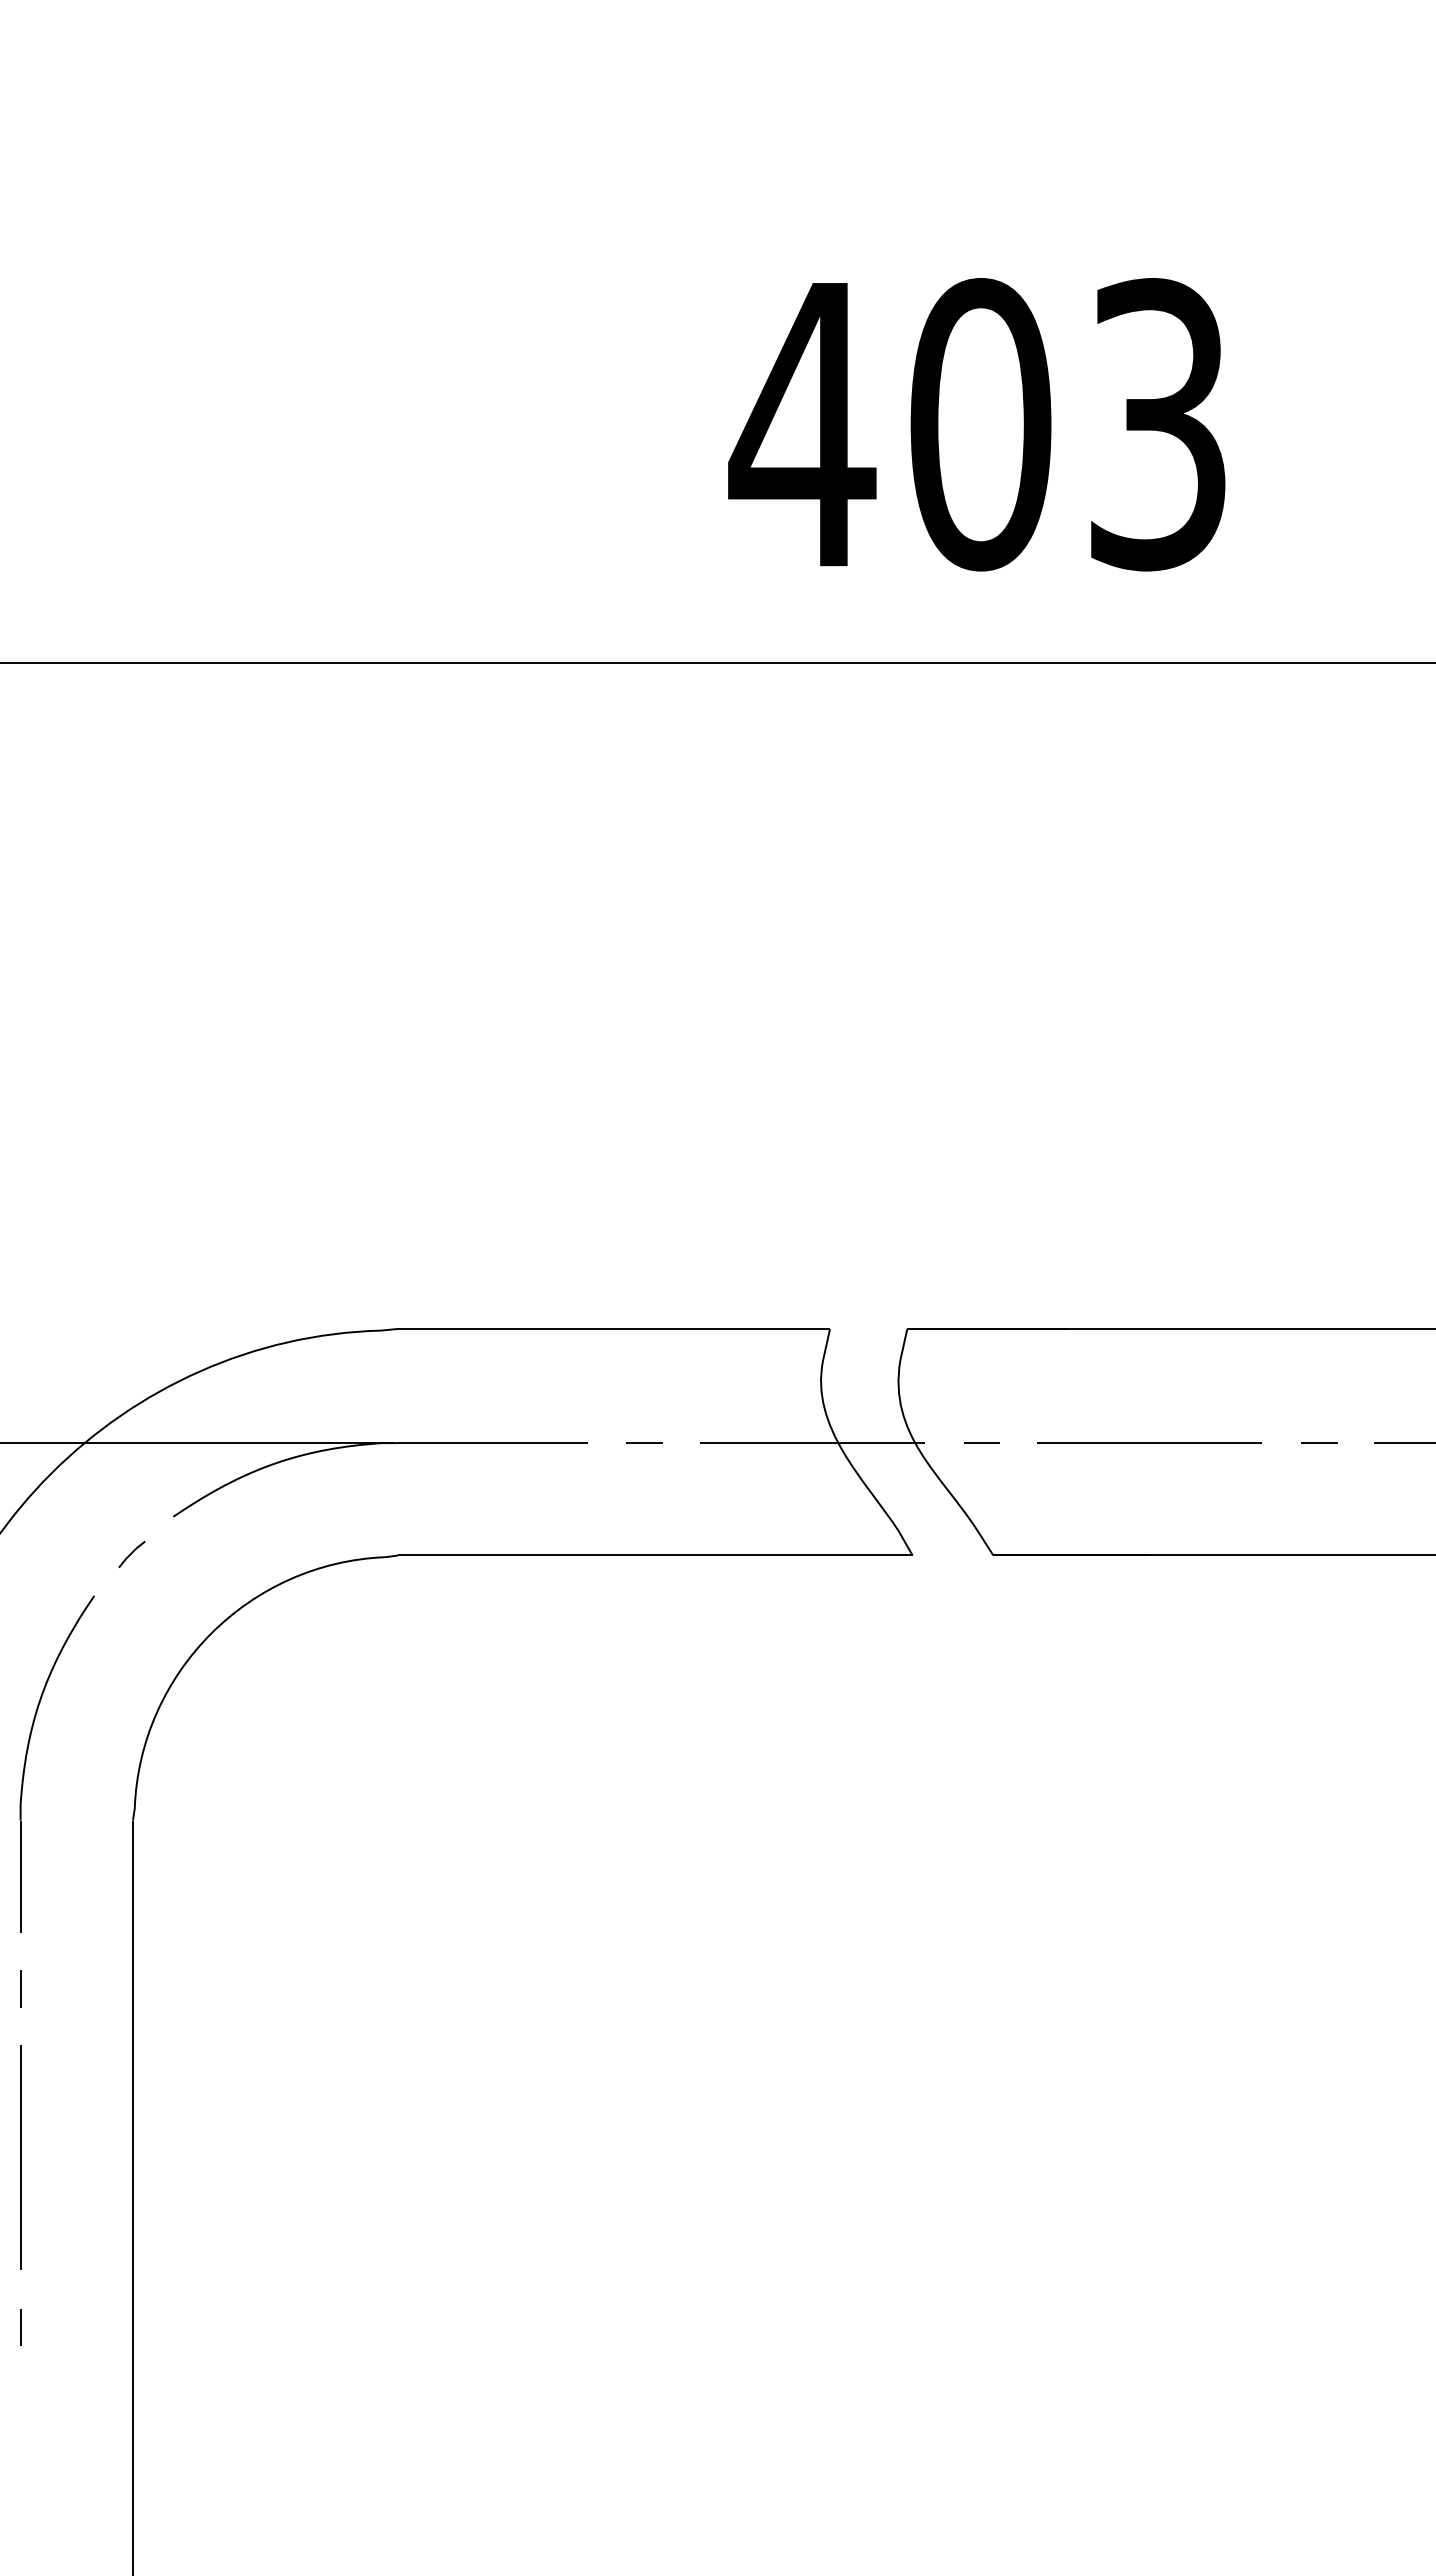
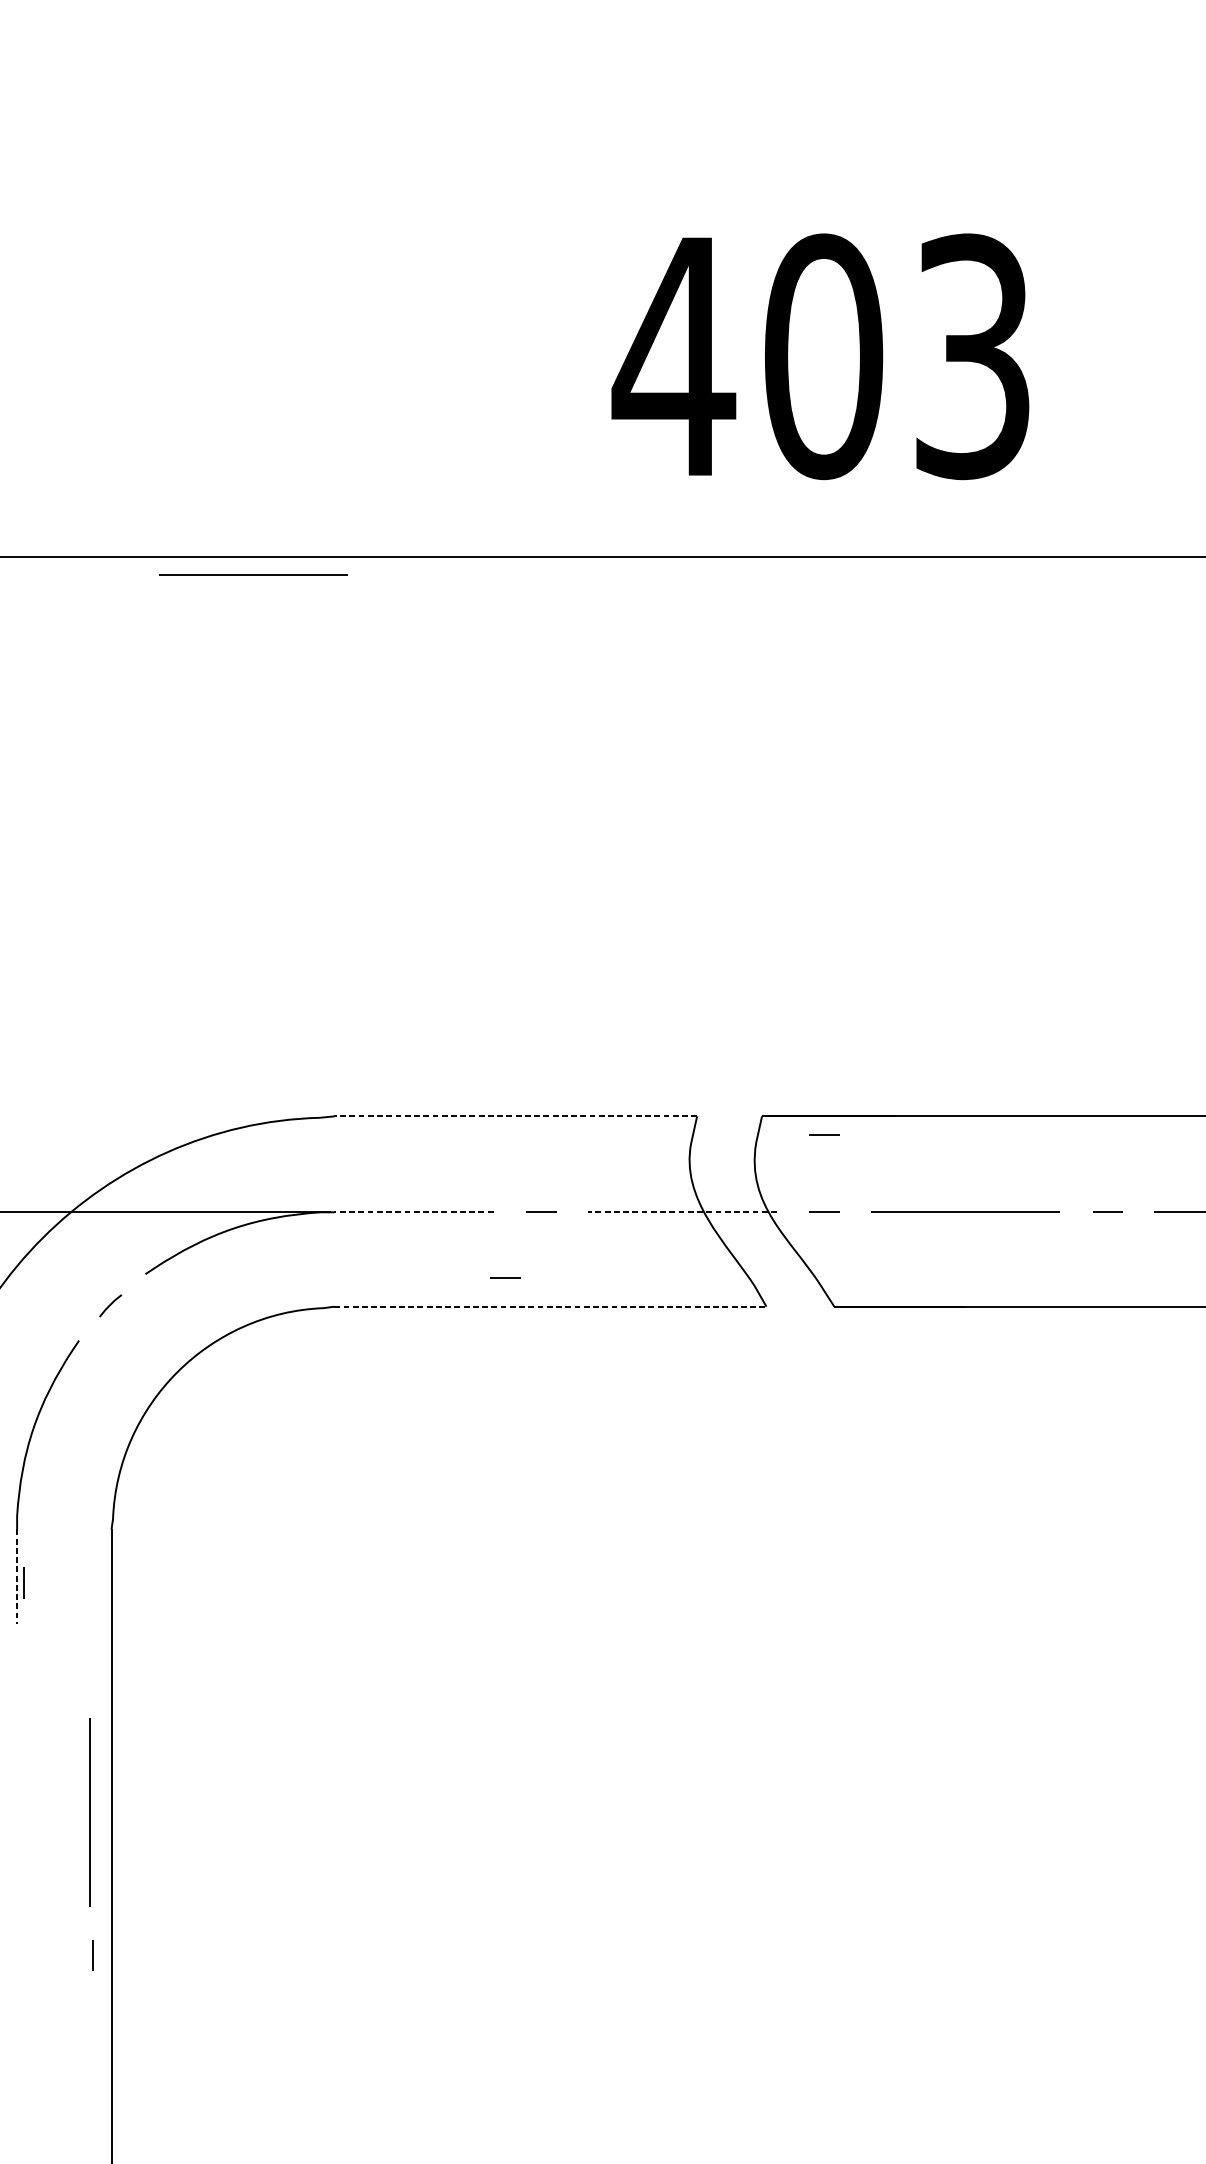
line: (301, 683) -> (253, 574), added
line: (614, 1328) -> (516, 1116), solid -> dashed
line: (981, 1350) -> (824, 1134), added
line: (492, 1443) -> (413, 1212), solid -> dashed
line: (812, 1443) -> (682, 1212), solid -> dashed
line: (601, 1520) -> (505, 1277), added
line: (655, 1555) -> (550, 1306), solid -> dashed
line: (20, 1877) -> (17, 1577), solid -> dashed
line: (20, 1988) -> (23, 1582), moved
line: (20, 2157) -> (90, 1812), moved
line: (20, 2327) -> (92, 1955), moved

